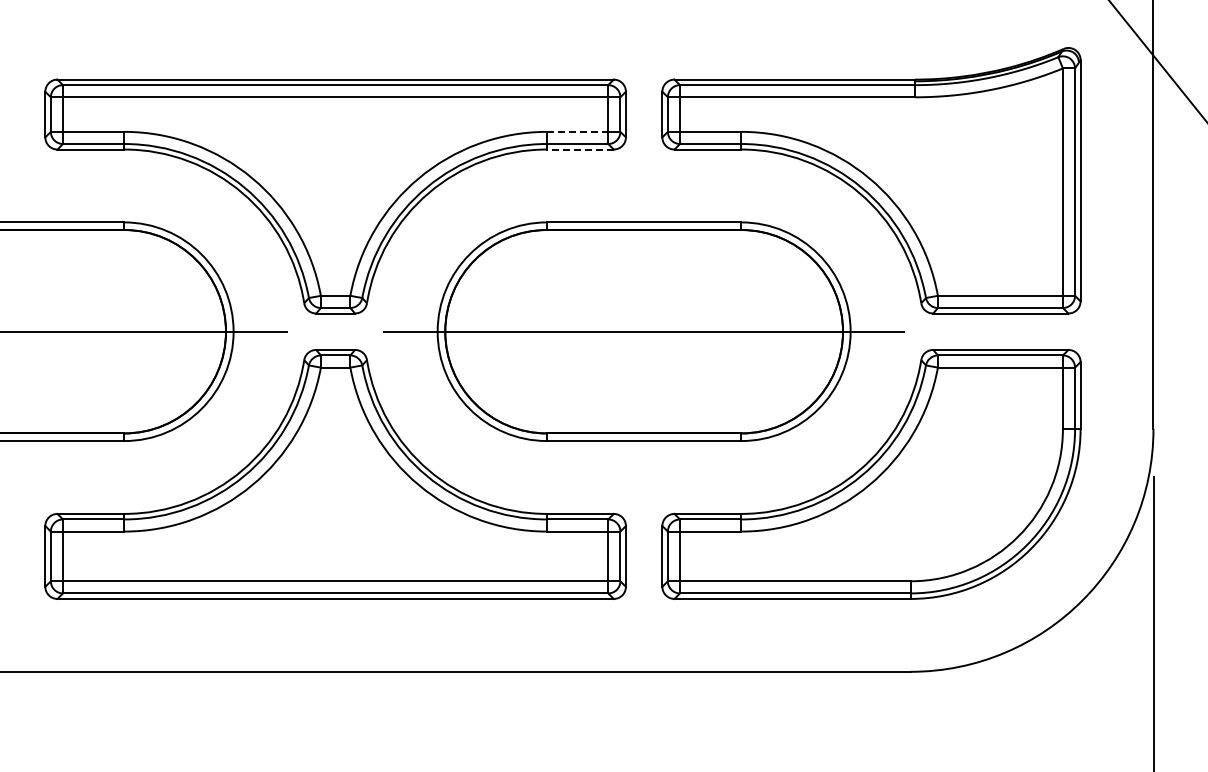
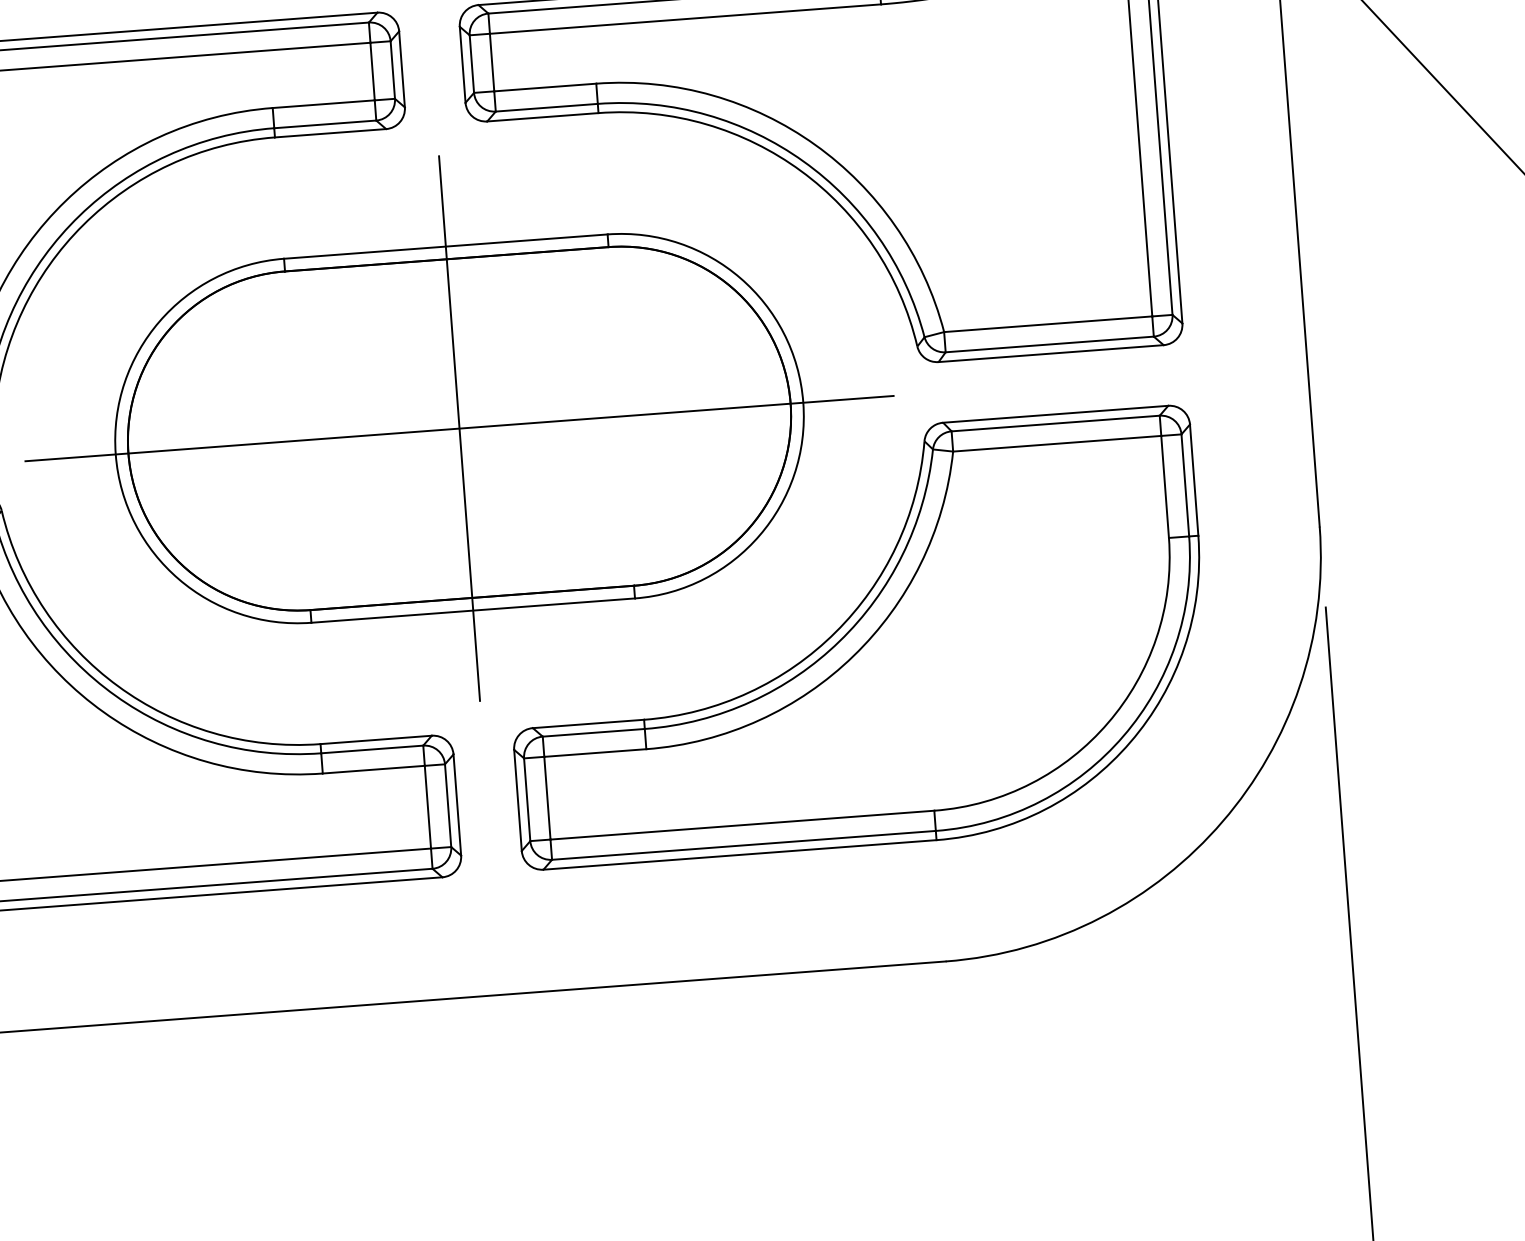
line: (577, 131) -> (323, 103), dashed -> solid
line: (579, 149) -> (329, 133), dashed -> solid
line: (644, 331) -> (460, 428), added

